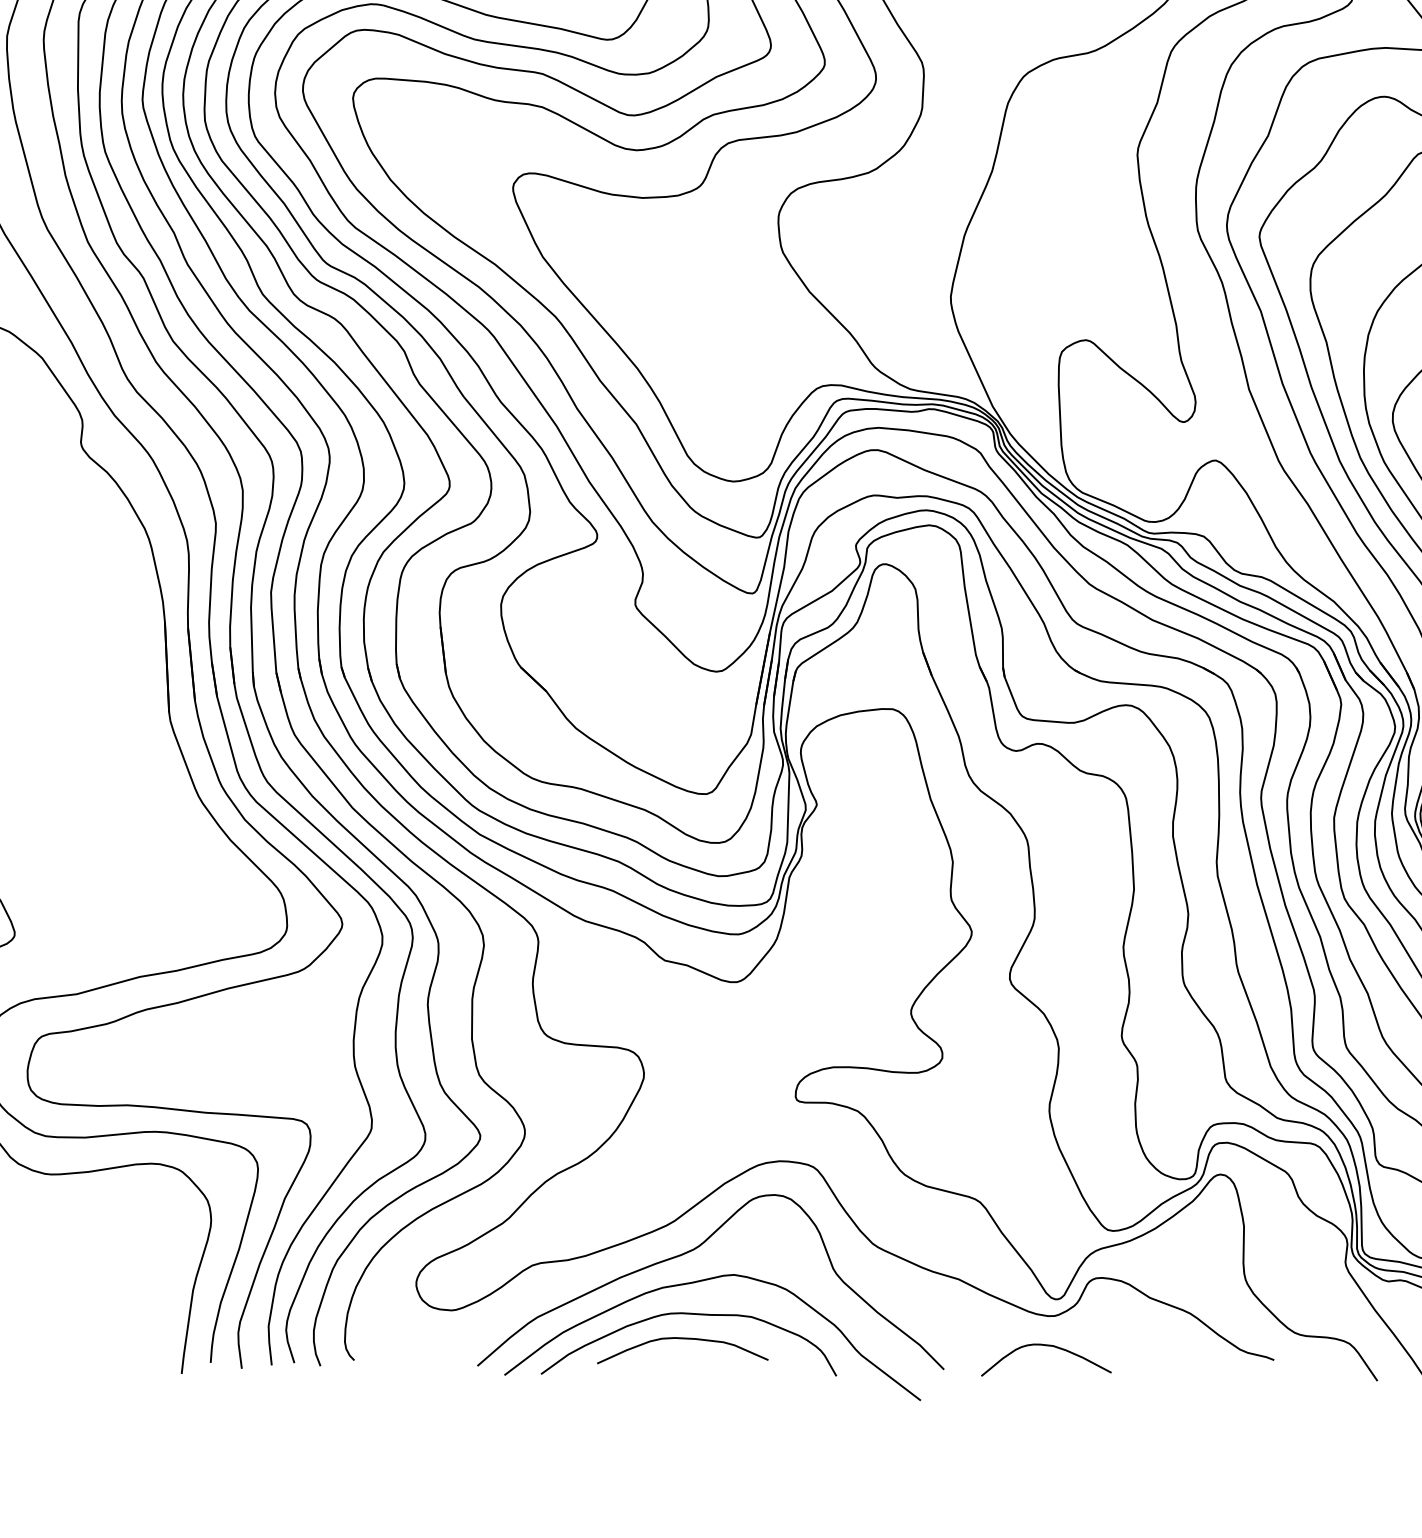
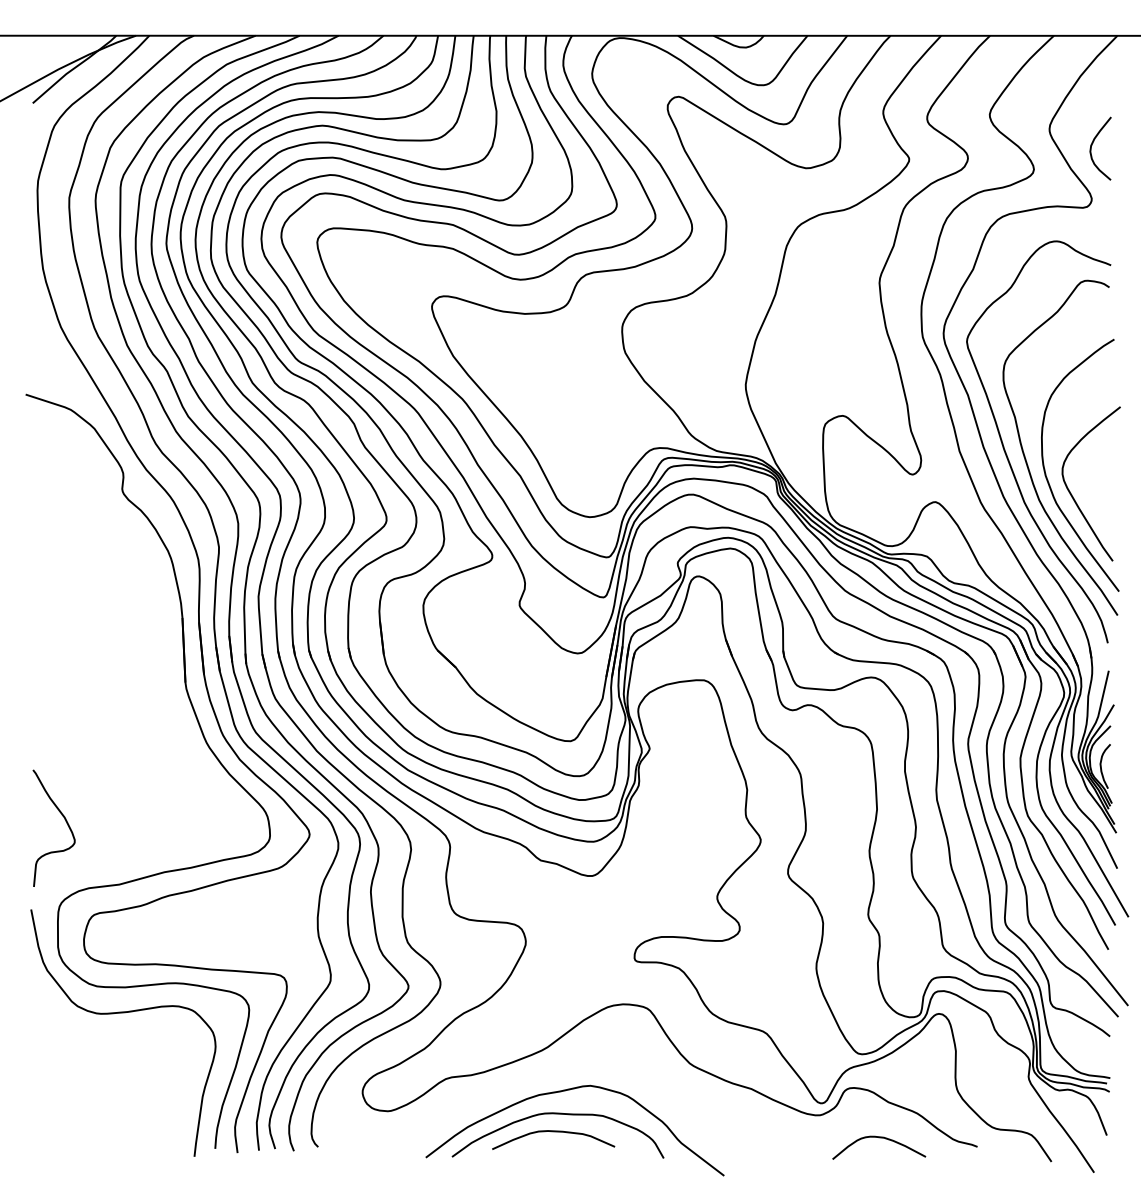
curve: (695, 1250) -> (562, 1068), removed
curve: (1046, 1347) -> (879, 1138), moved

